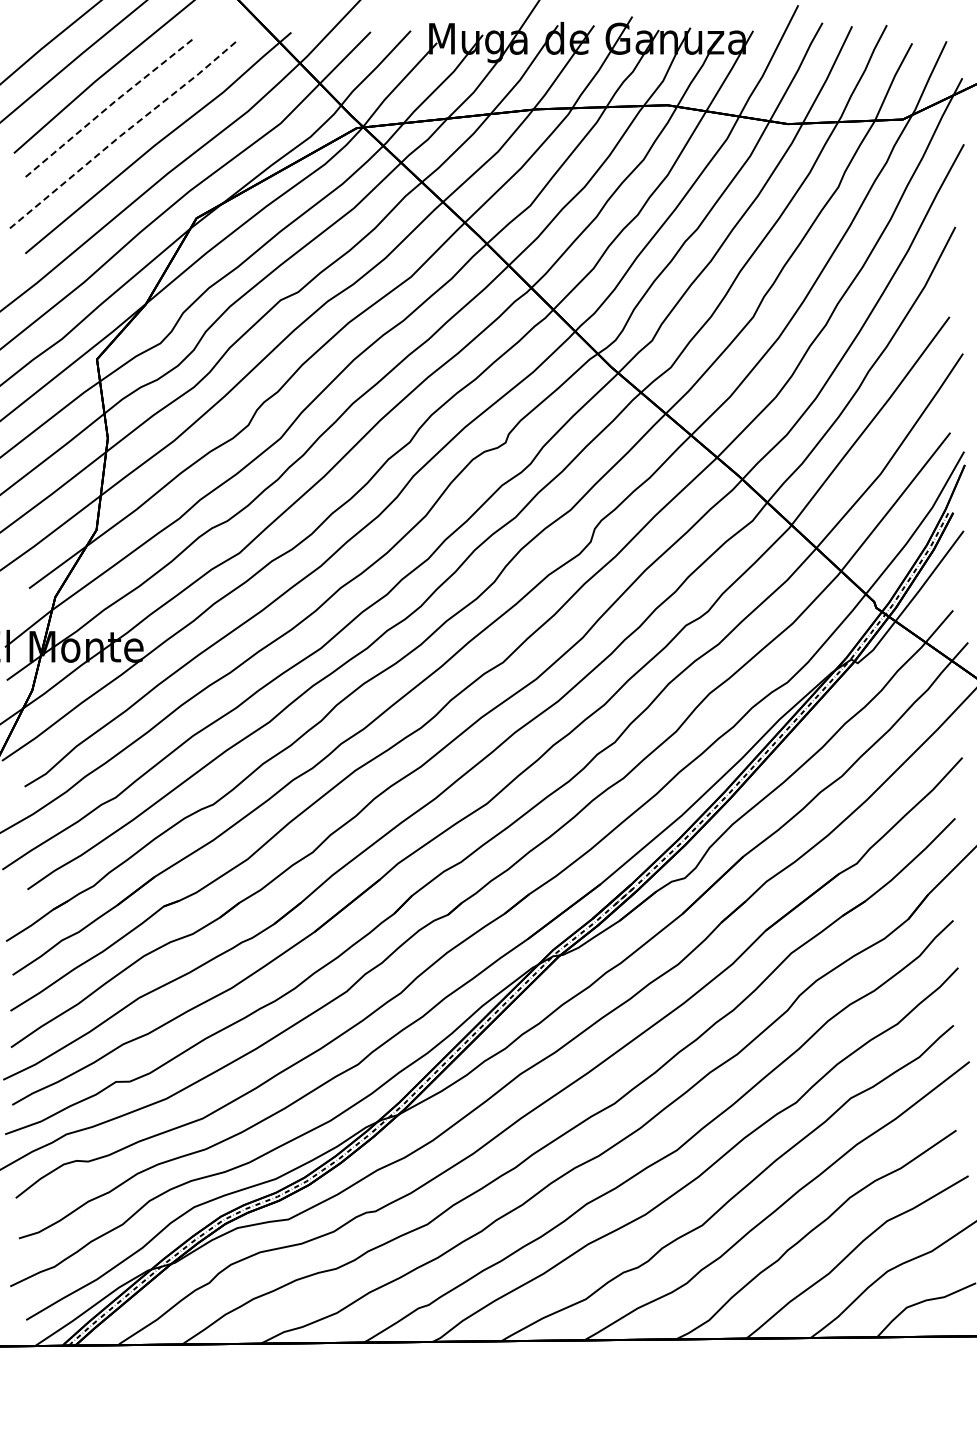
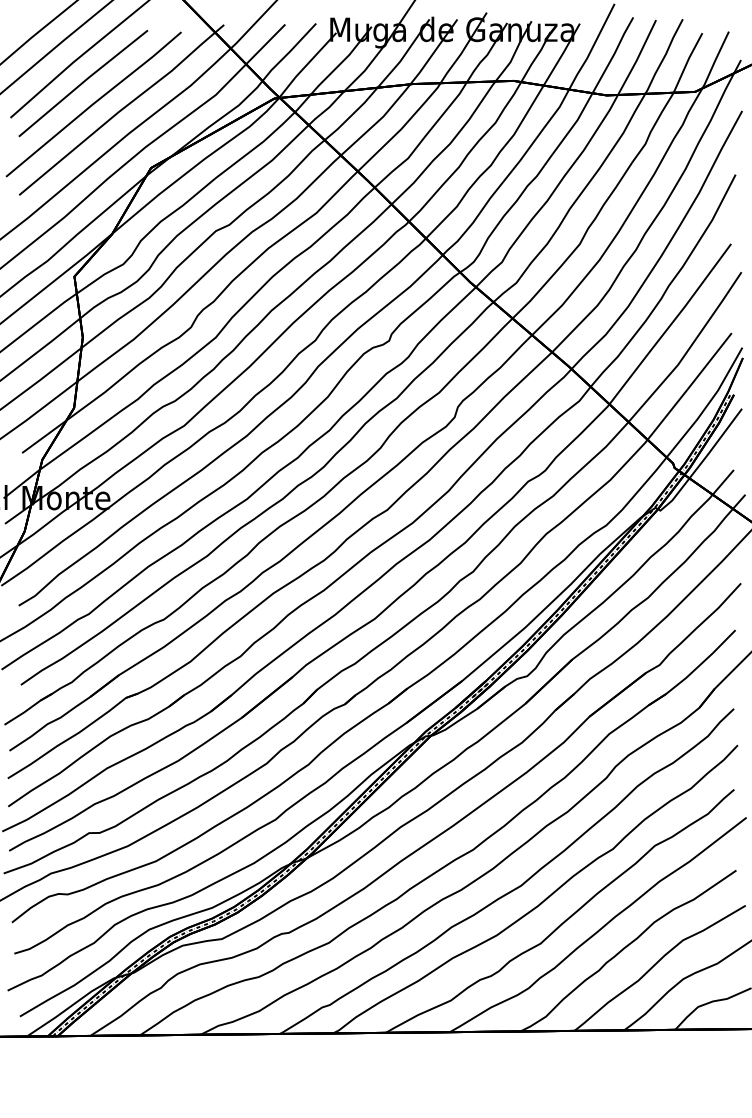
line: (108, 107) -> (83, 82), dashed -> solid
line: (121, 135) -> (93, 104), dashed -> solid

